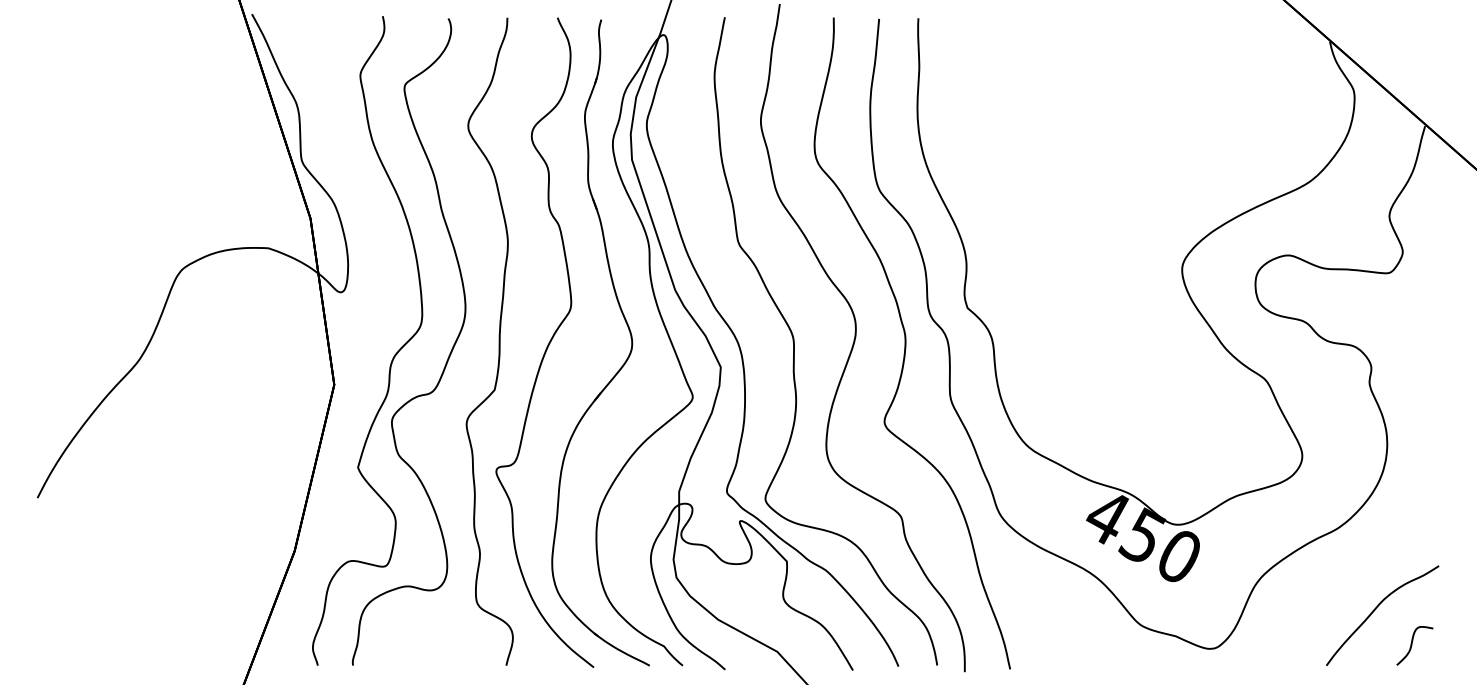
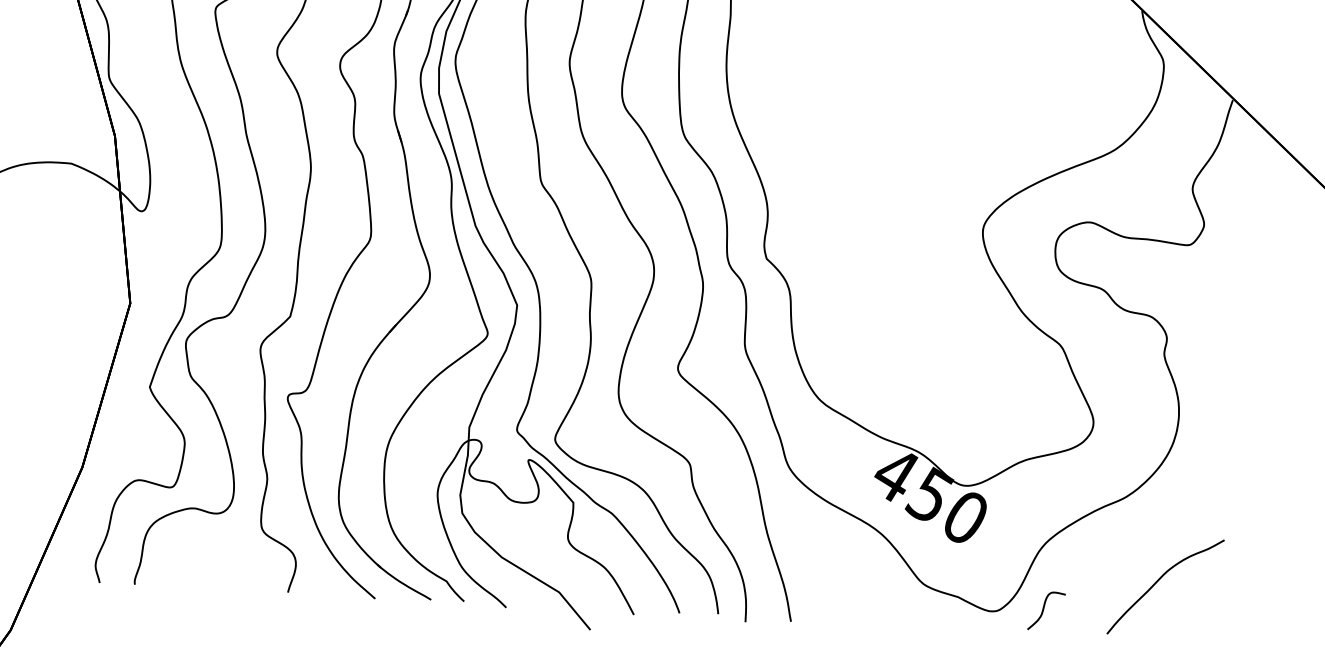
curve: (1412, 645) -> (1044, 610), moved

